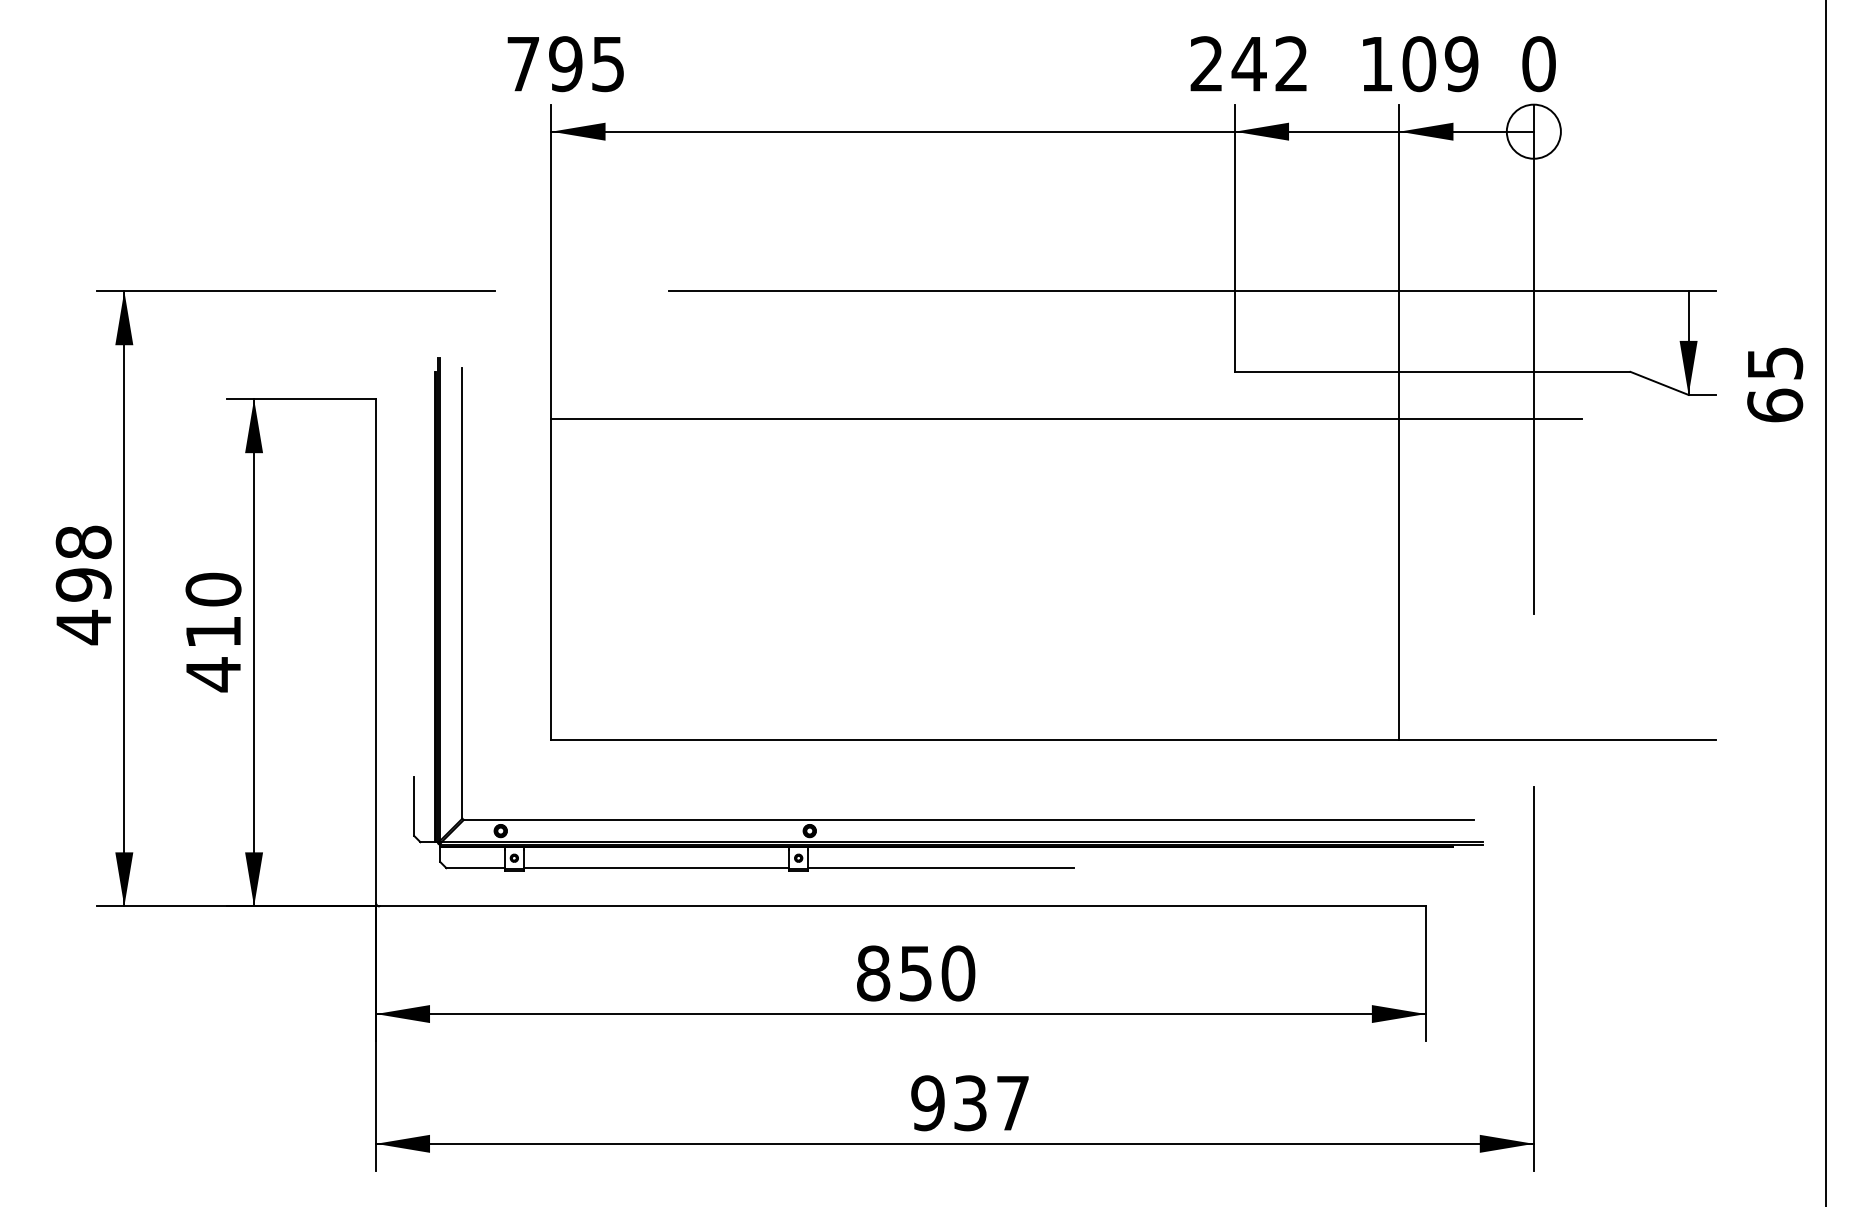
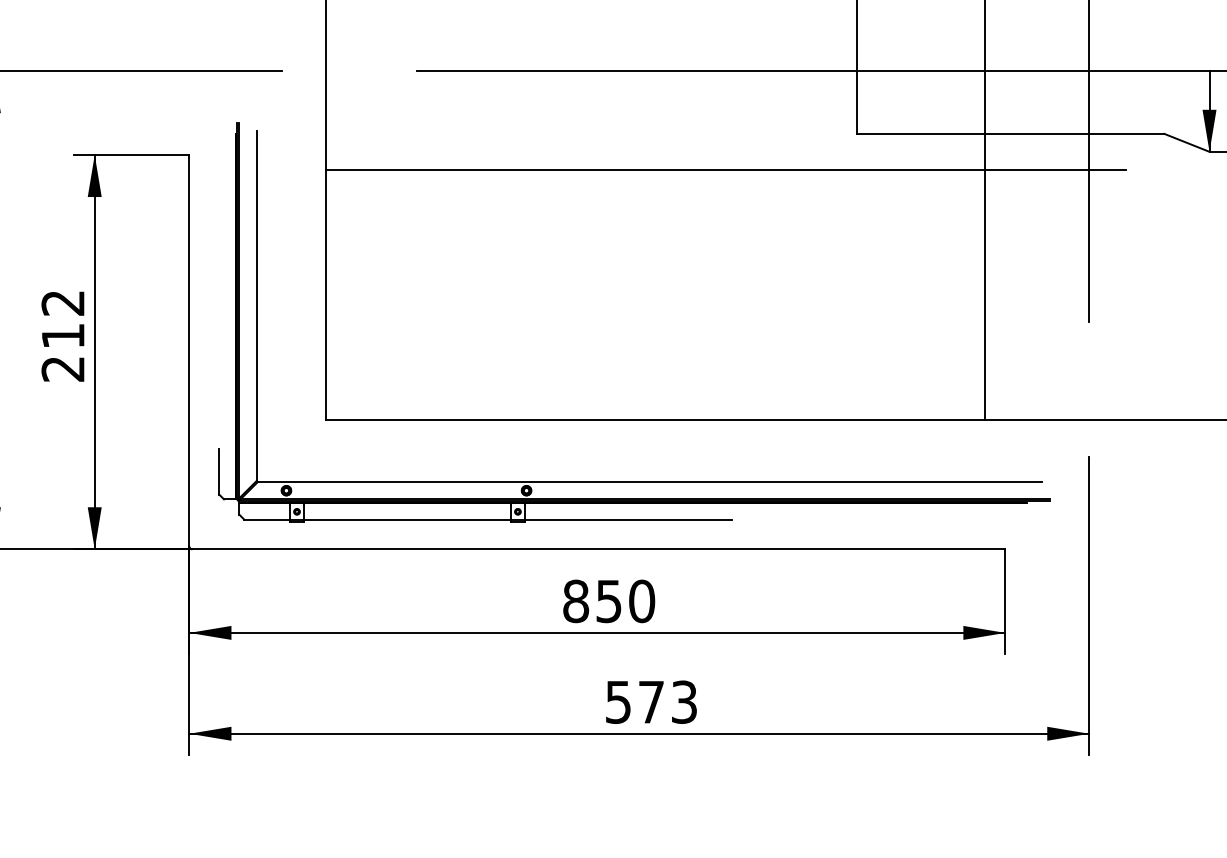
text: (213, 632) -> (63, 336), 410 -> 212
text: (969, 1103) -> (650, 702), 937 -> 573

